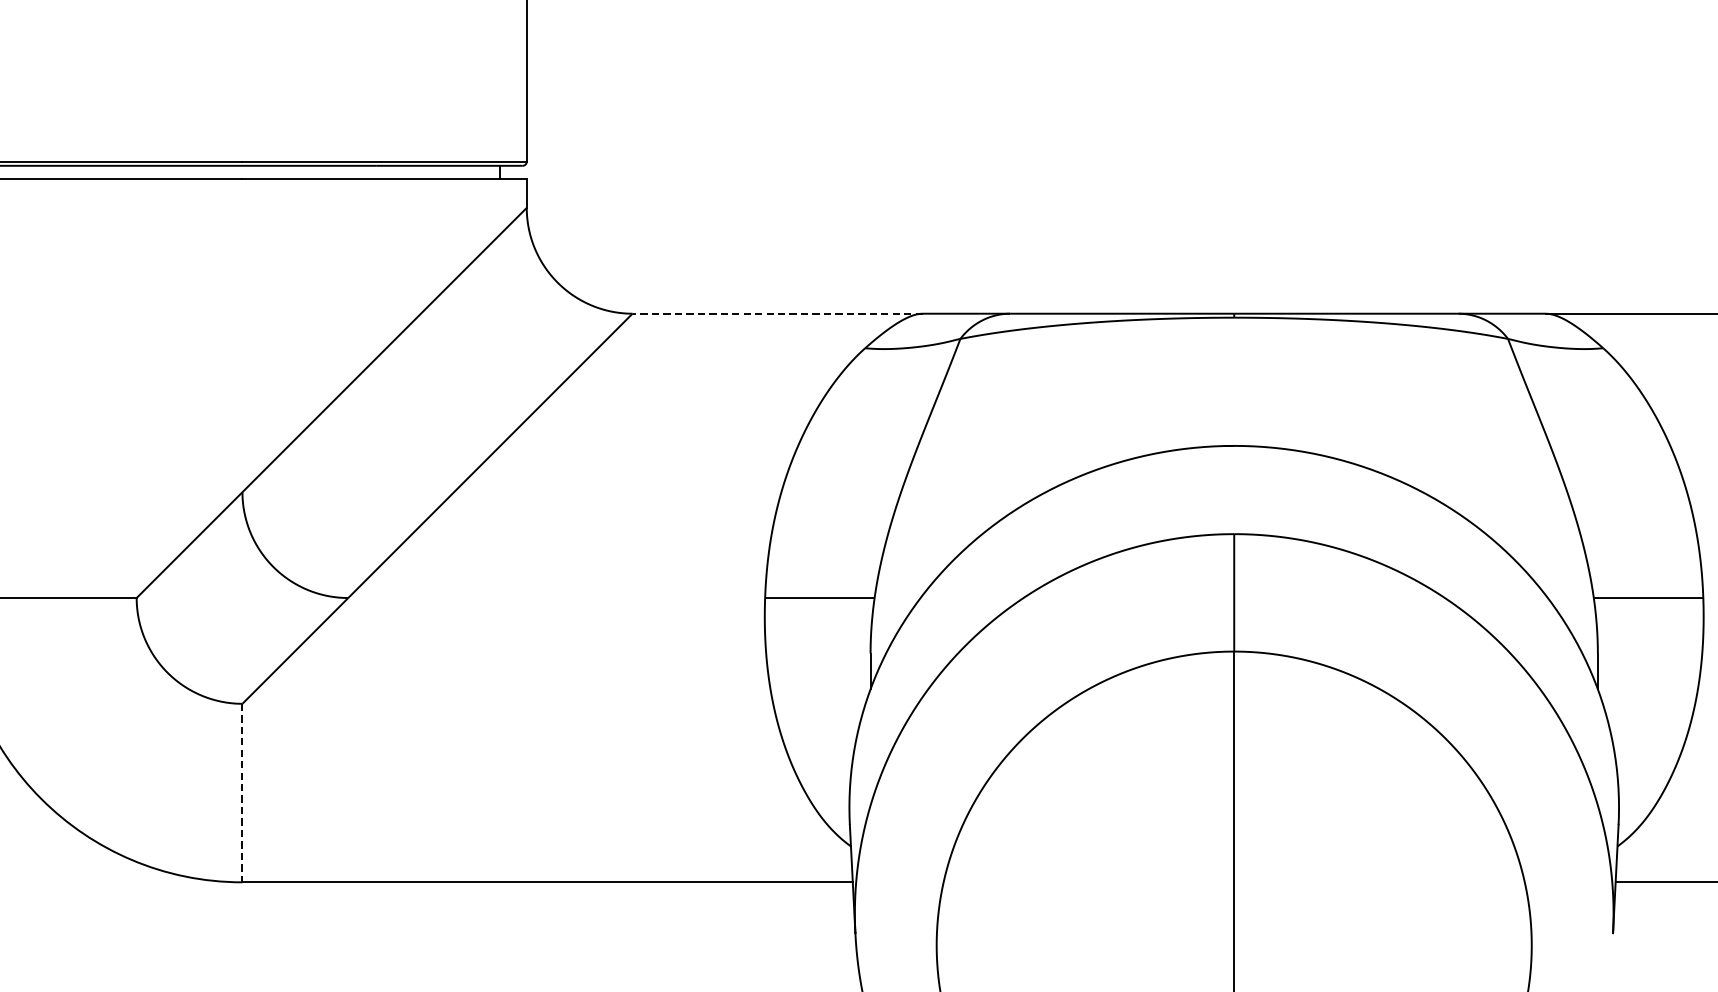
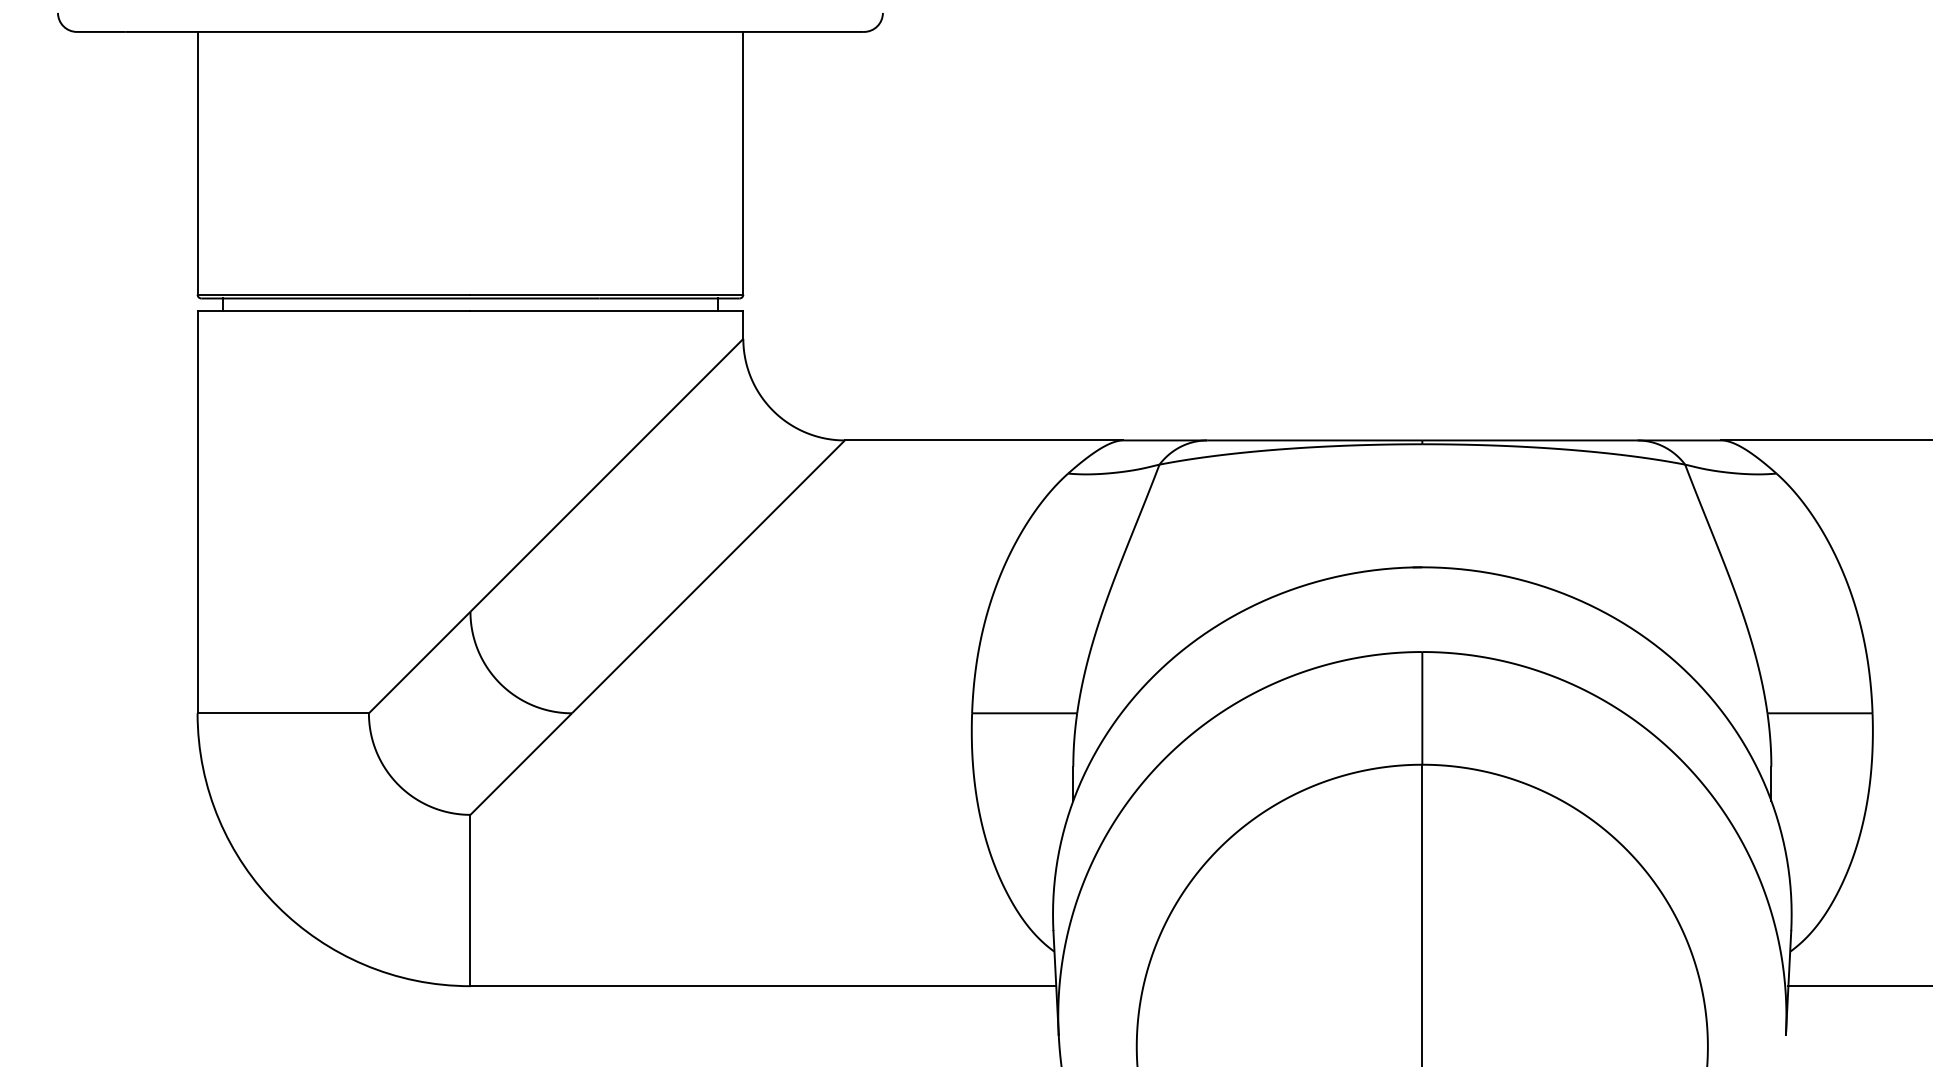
line: (777, 313) -> (983, 440), dashed -> solid
line: (242, 793) -> (470, 900), dashed -> solid

